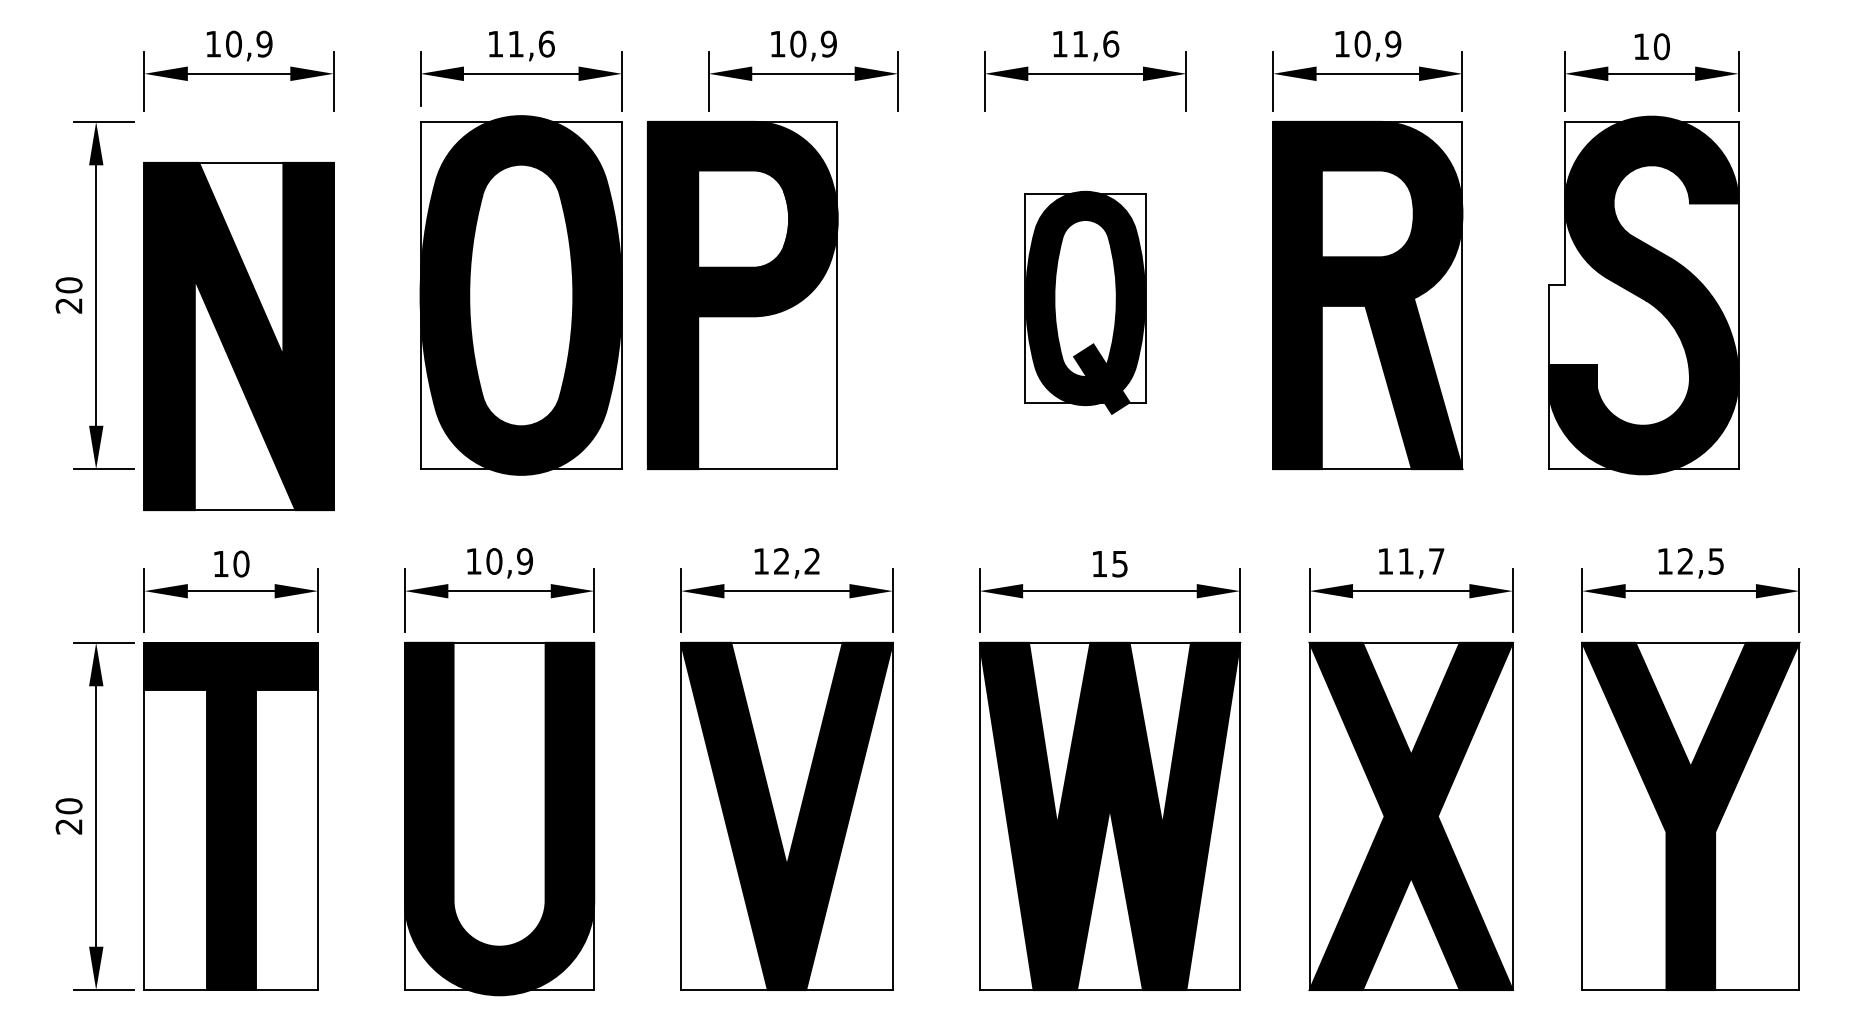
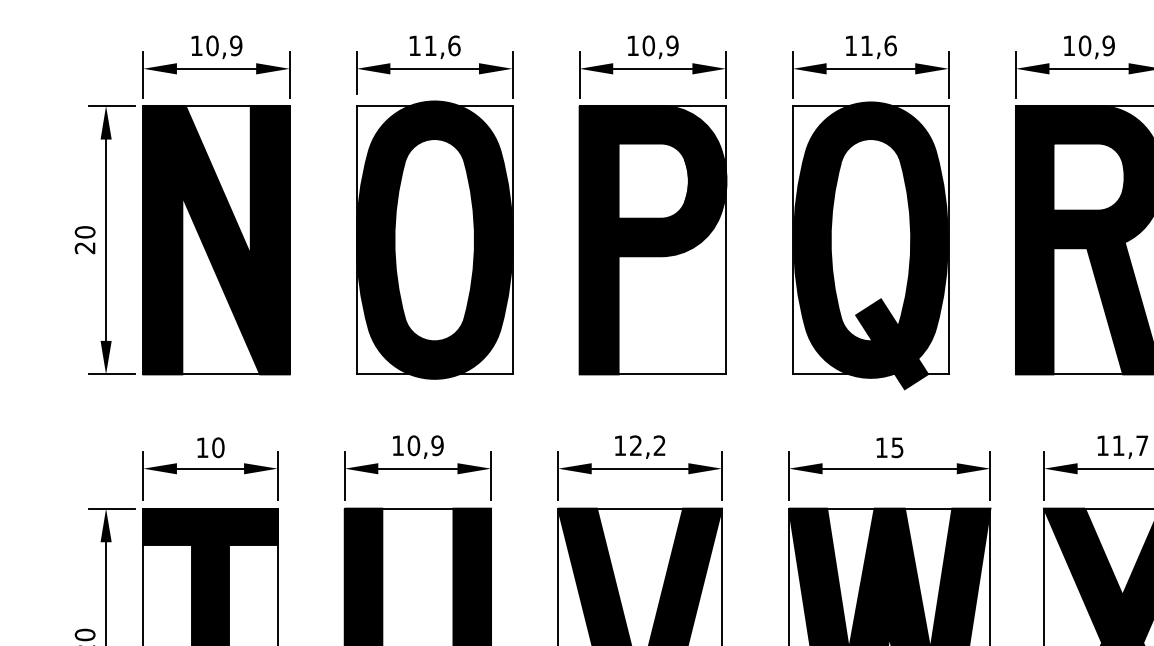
part: (742, 295) -> (652, 240), moved
part: (1085, 302) -> (870, 245), size x1.67
part: (238, 336) -> (216, 240), moved

